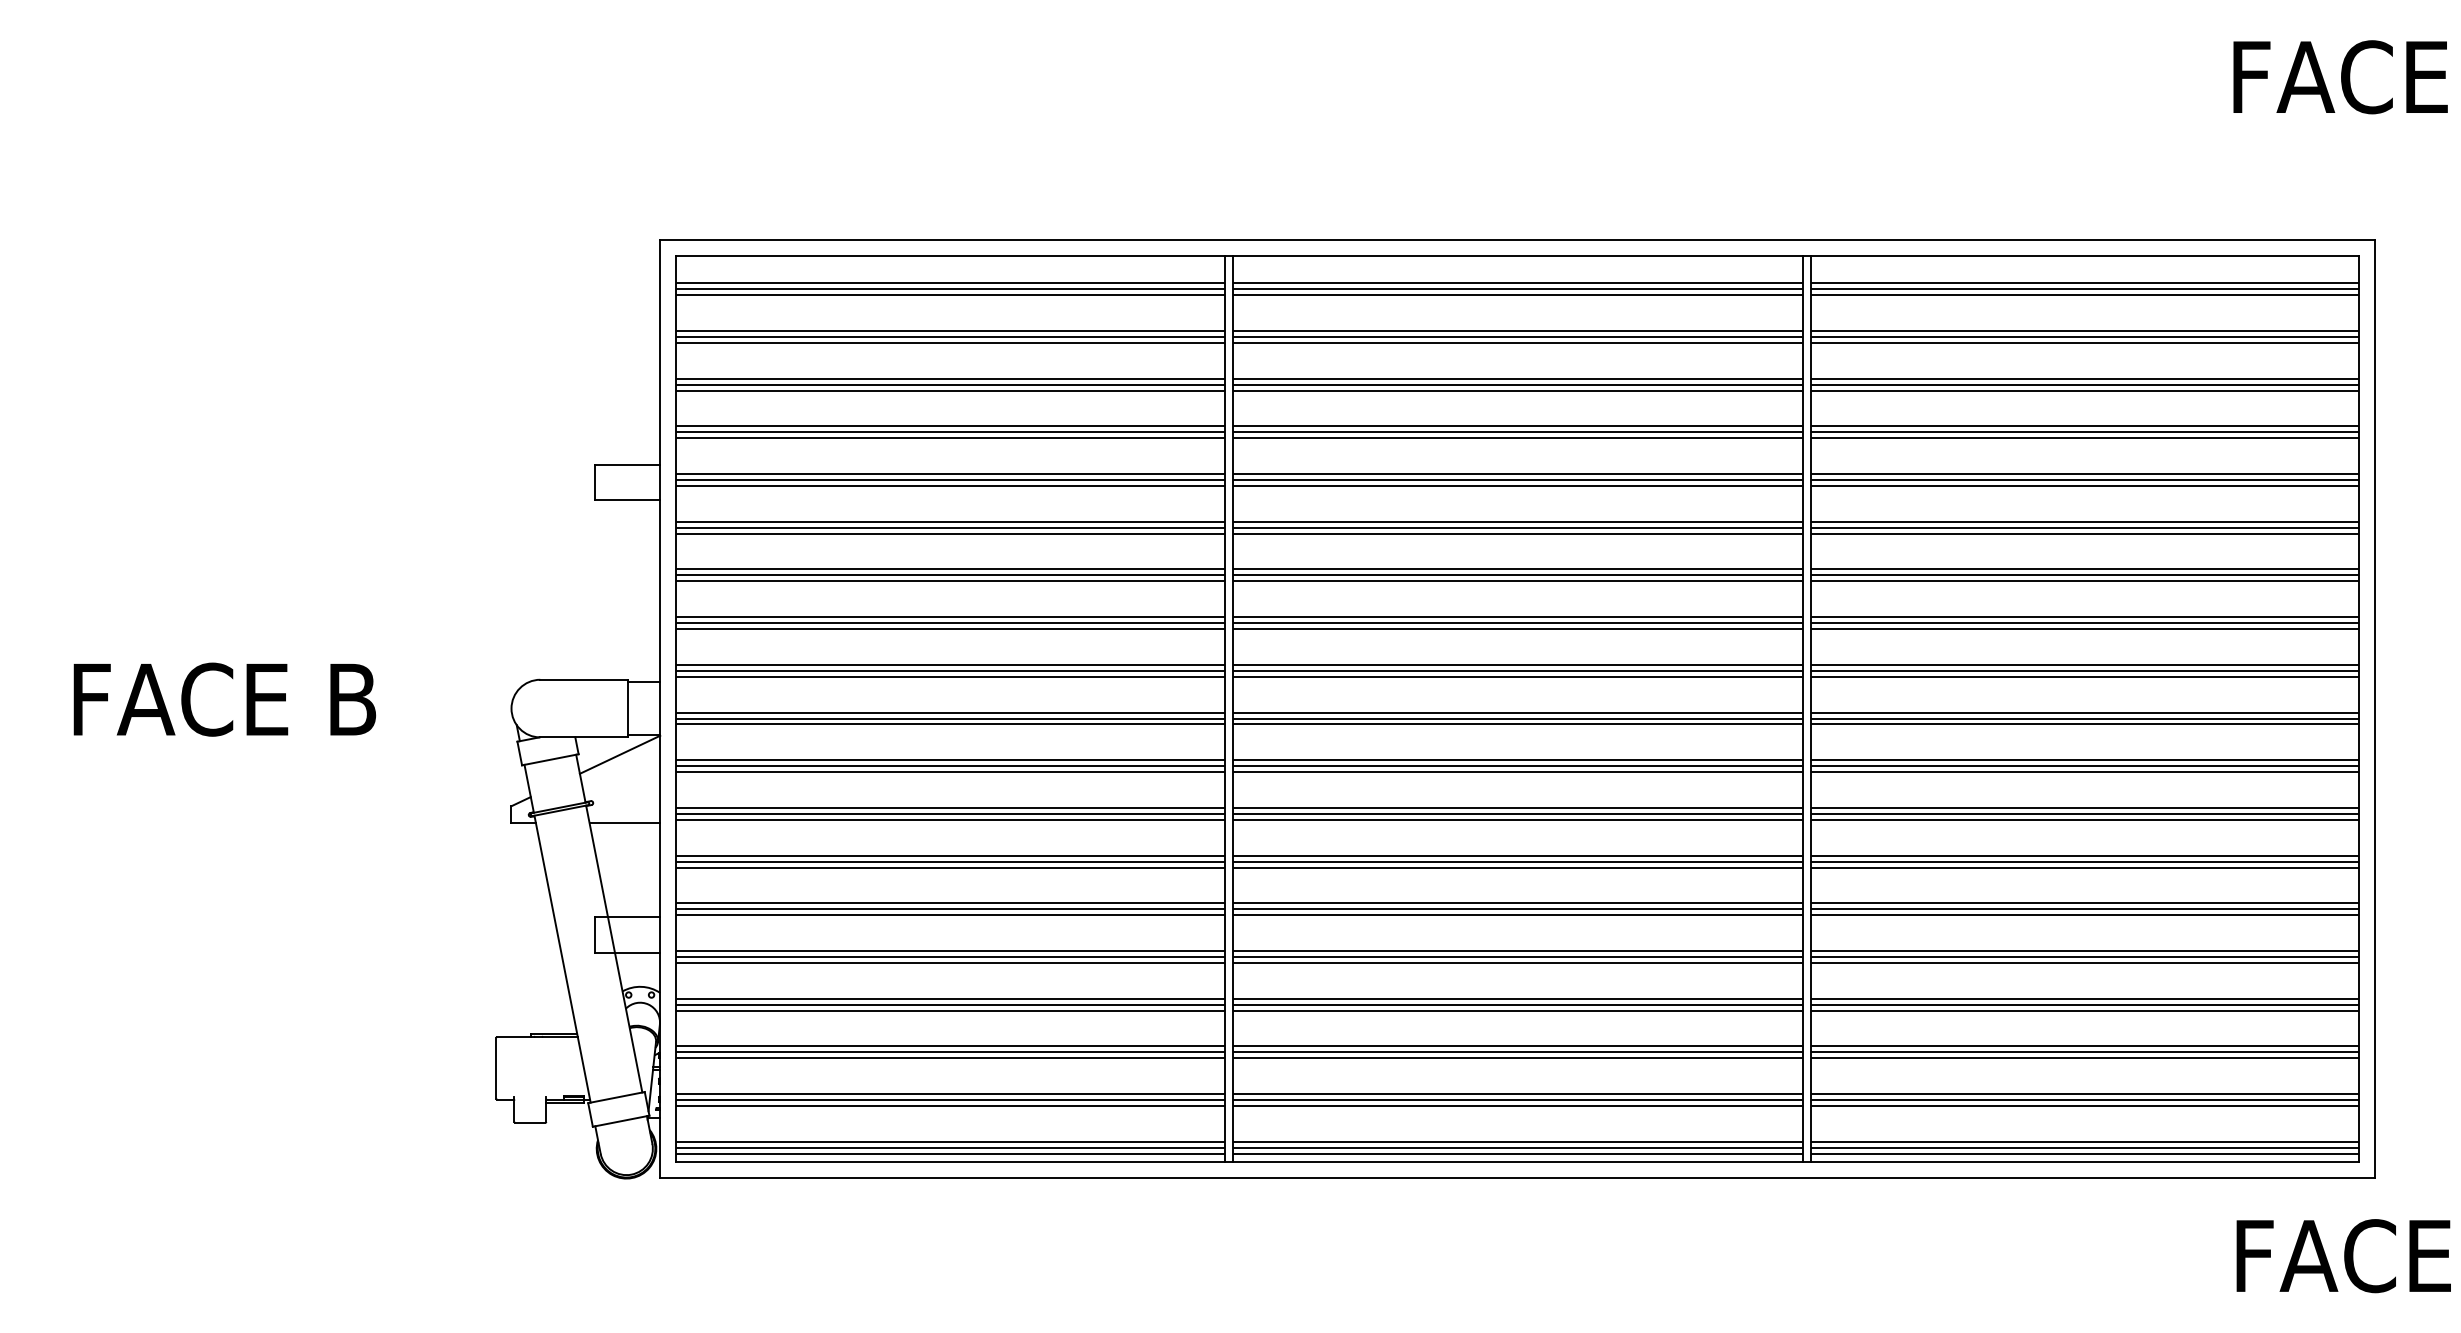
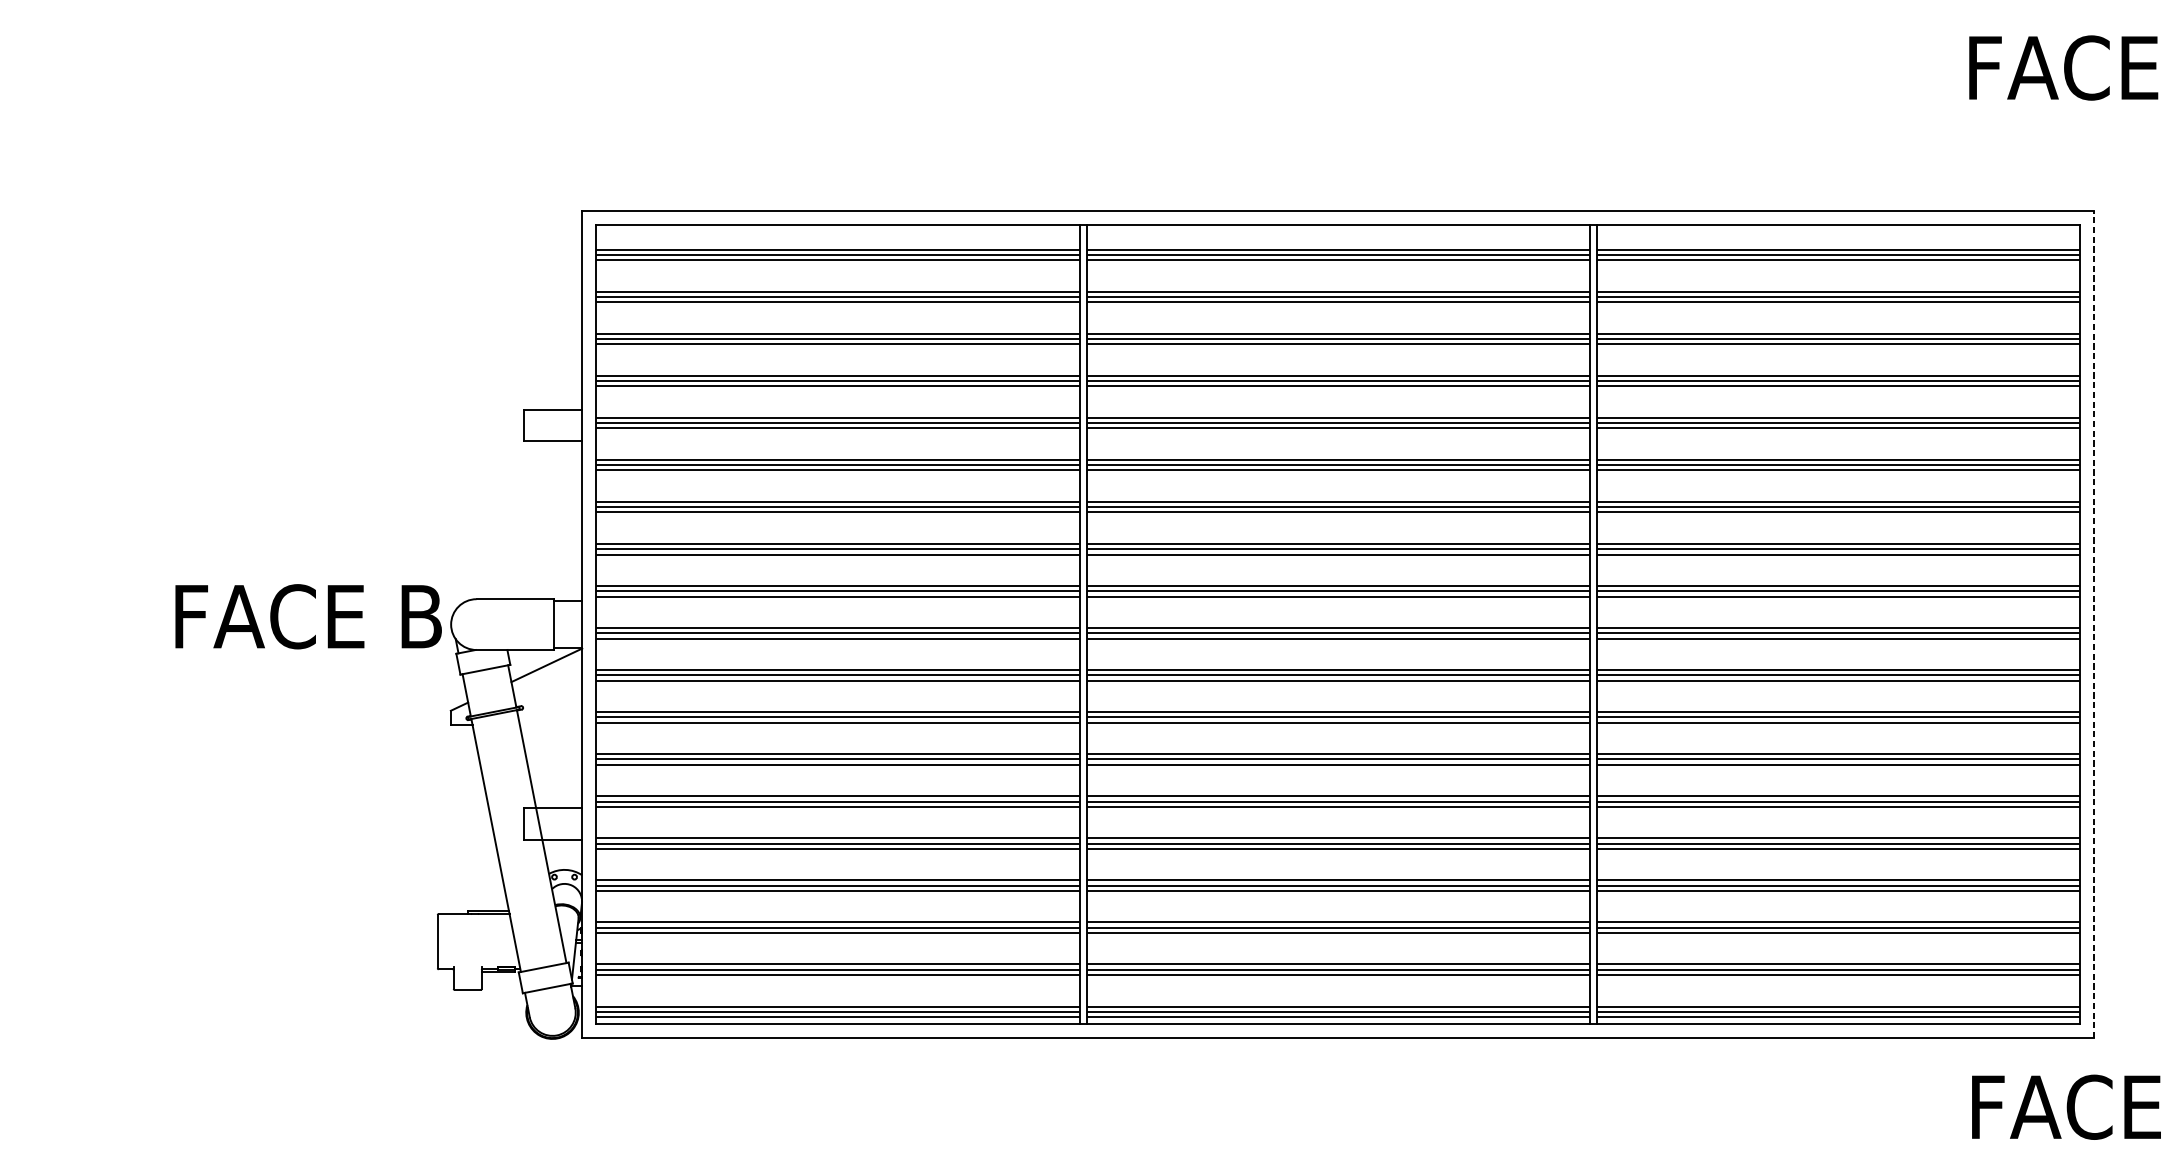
text: (224, 699) -> (308, 616), moved
line: (2375, 708) -> (2094, 624), solid -> dashed
line: (624, 822) -> (550, 725), removed

